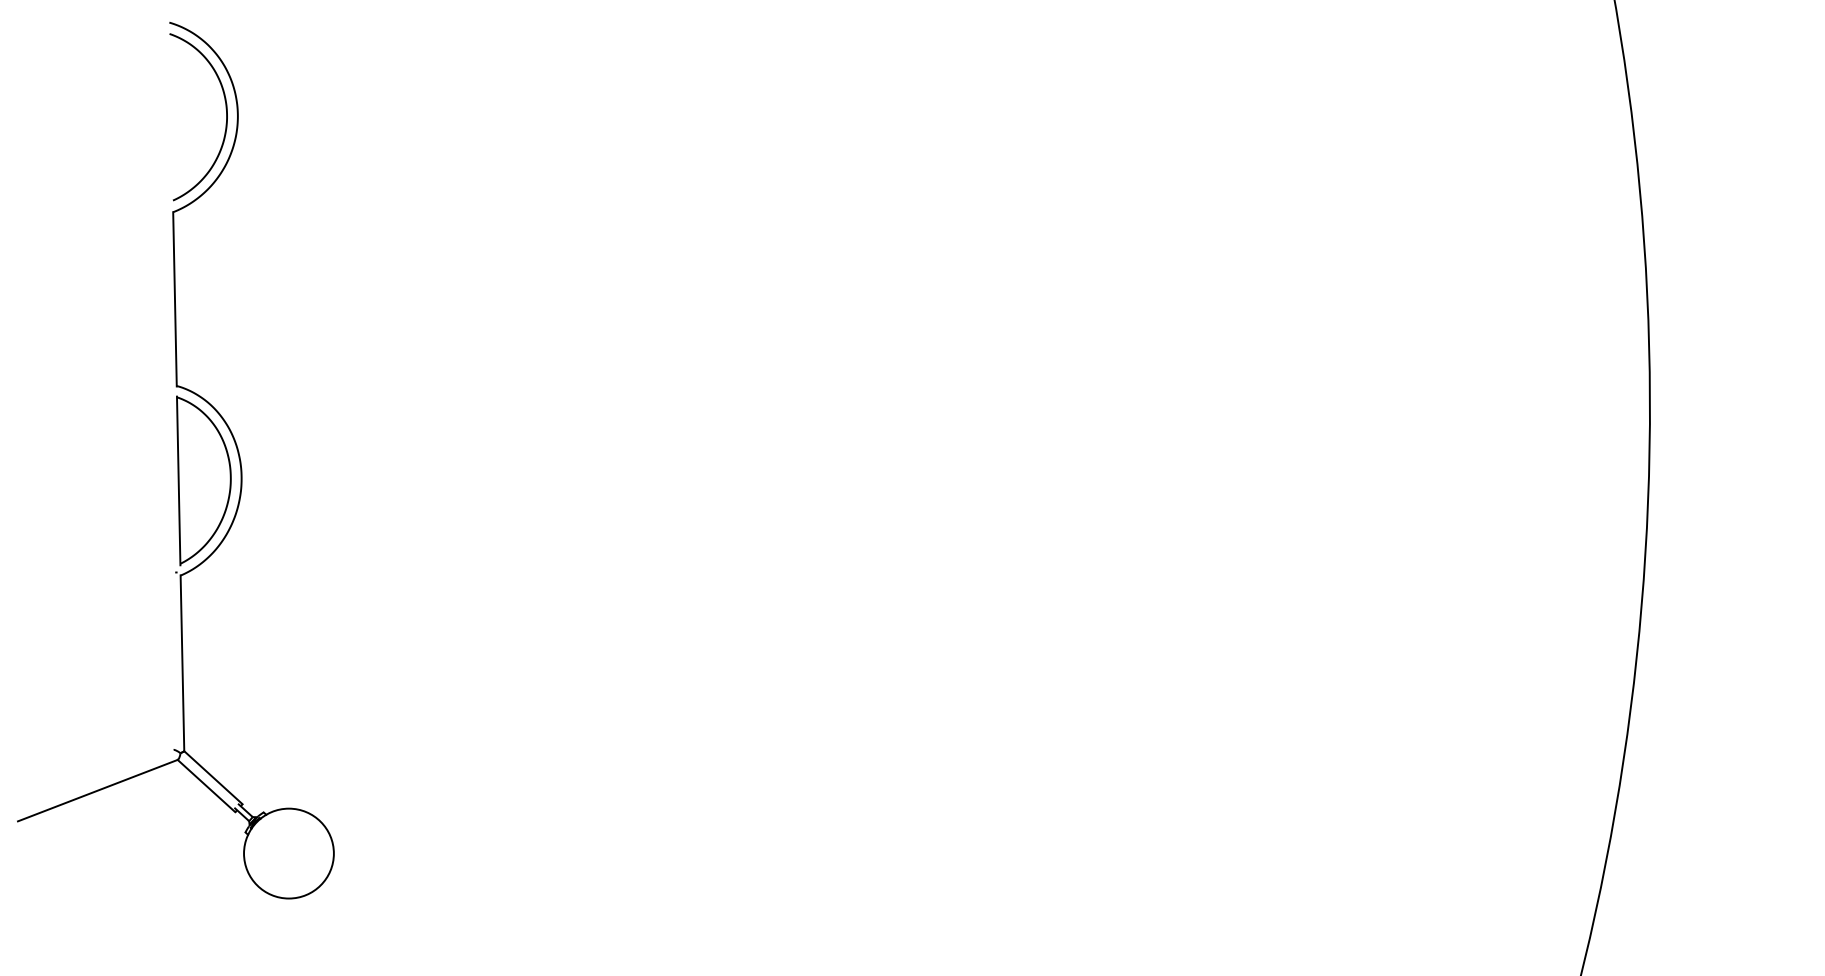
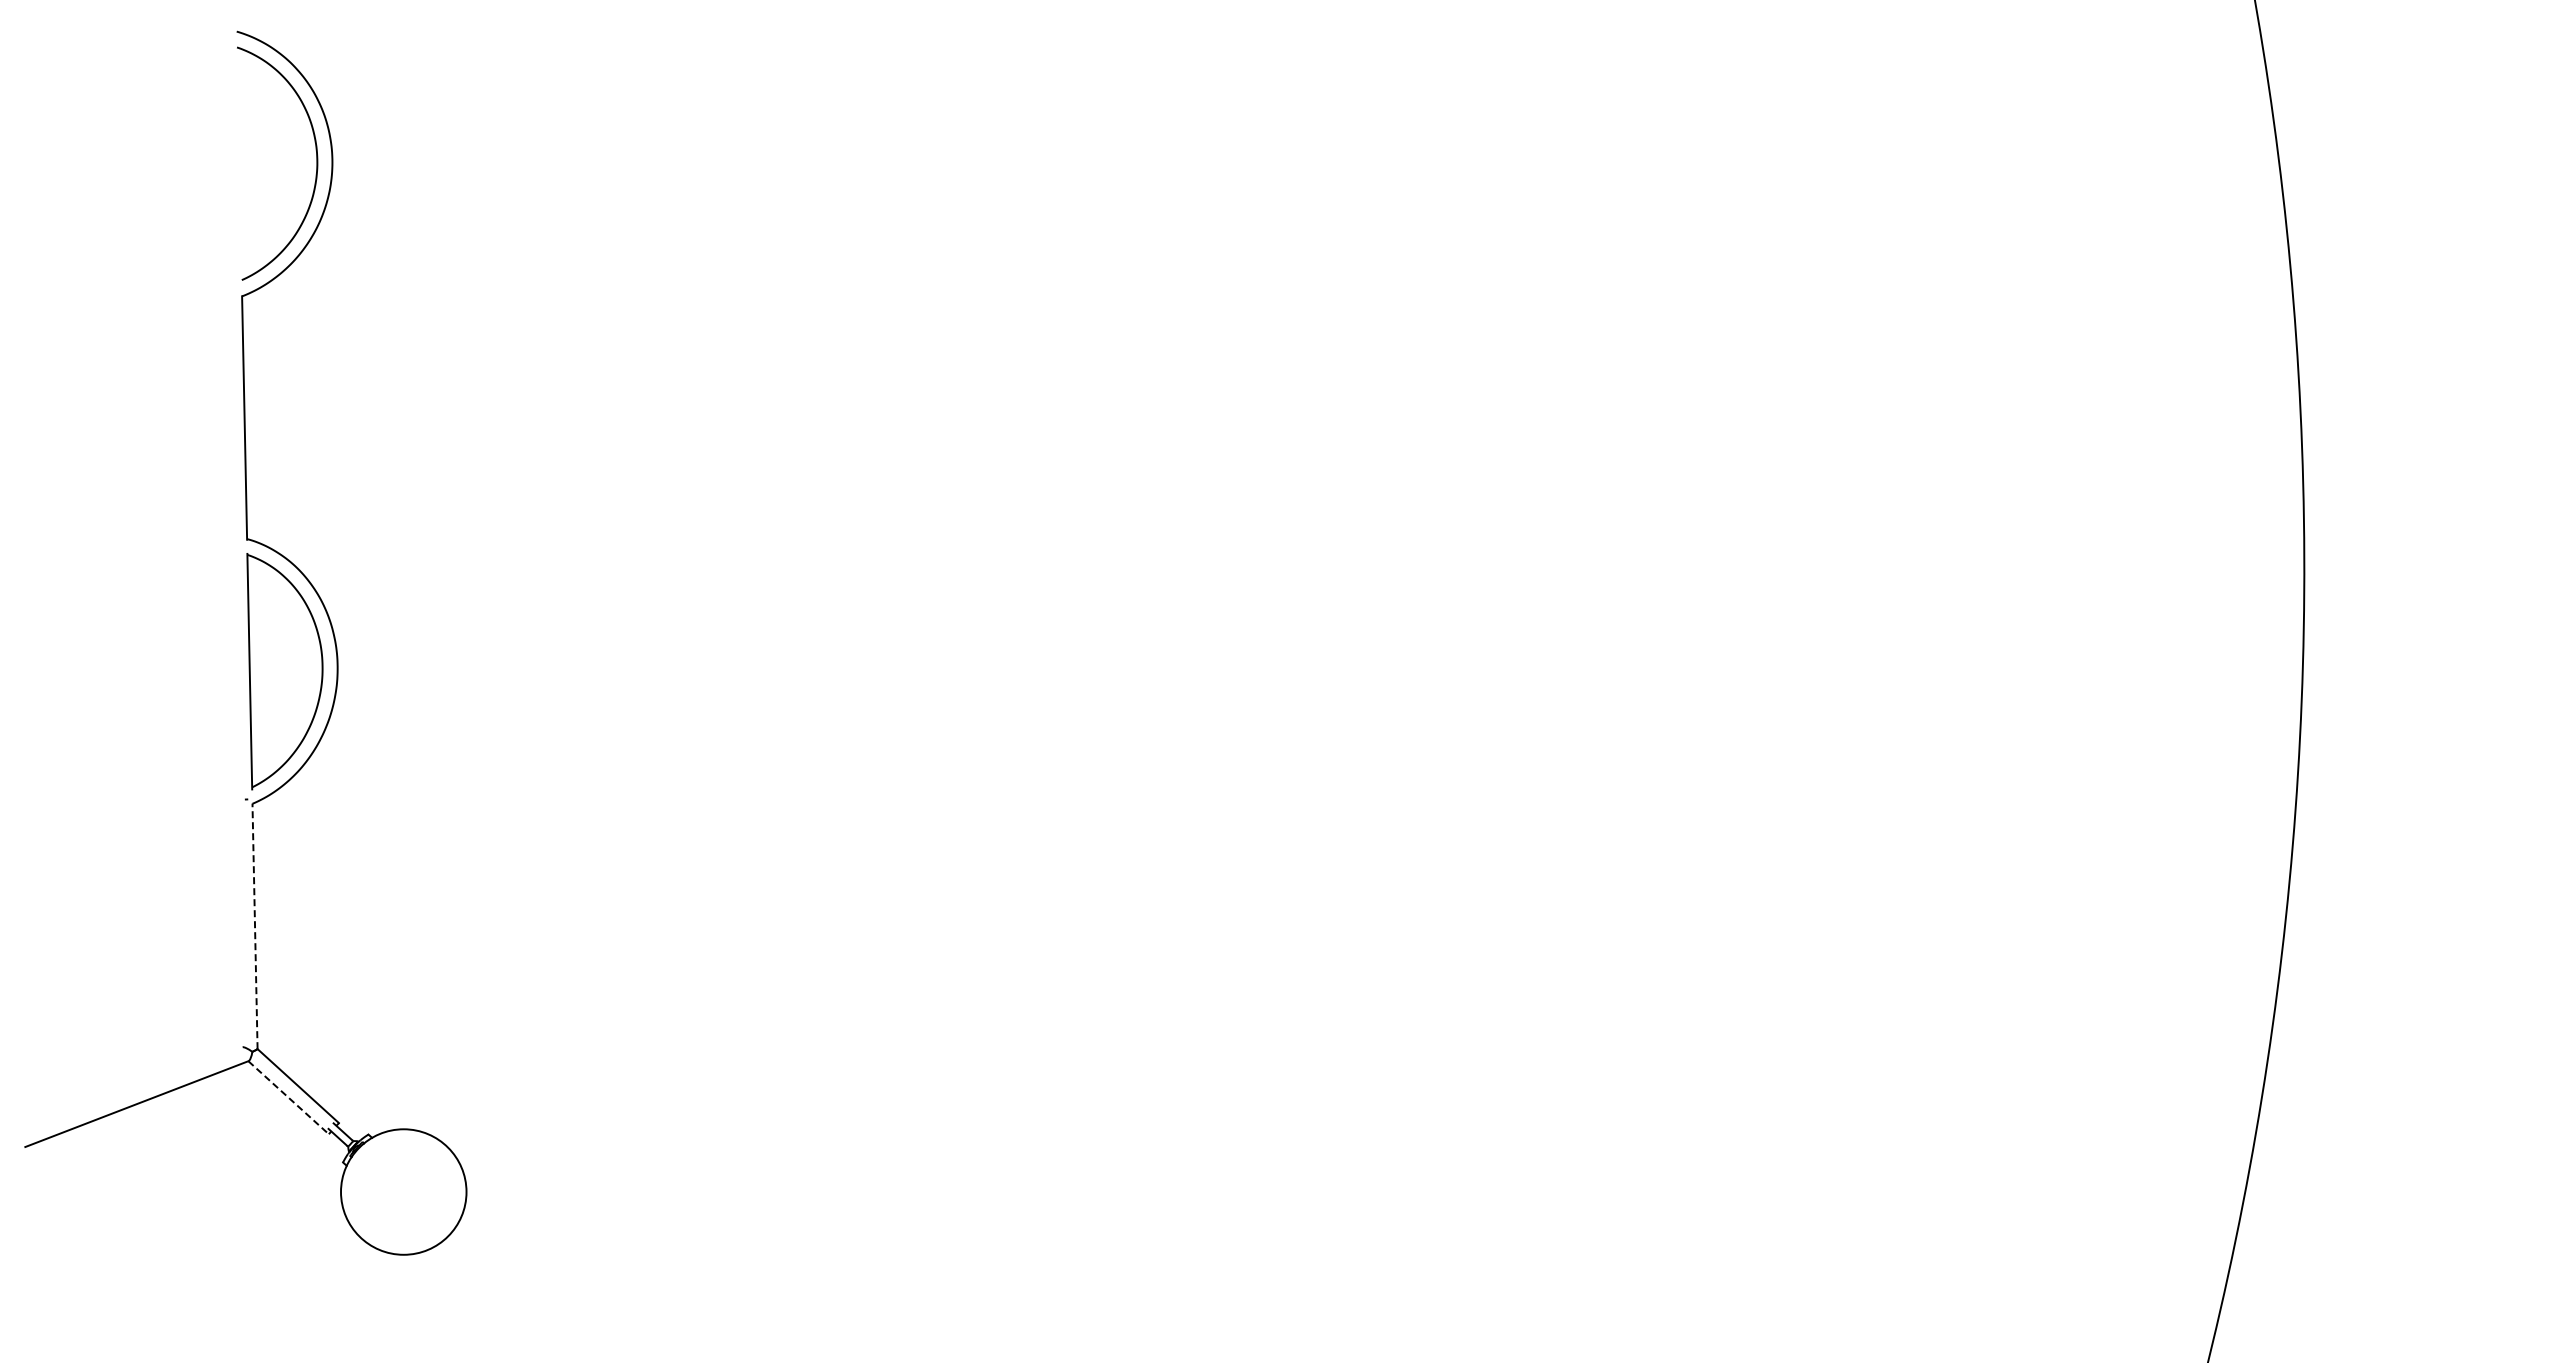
line: (182, 663) -> (255, 926), solid -> dashed
line: (207, 786) -> (289, 1098), solid -> dashed

